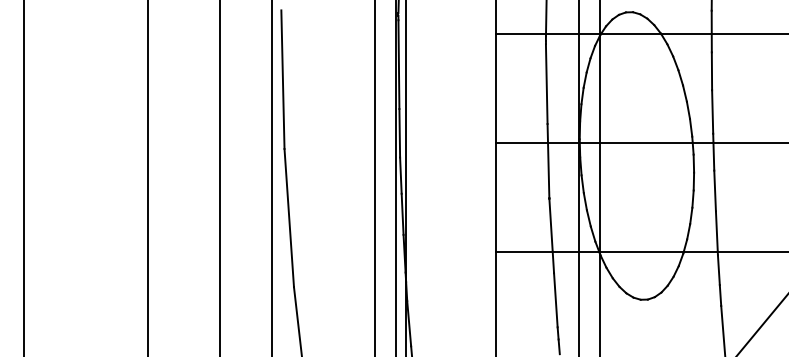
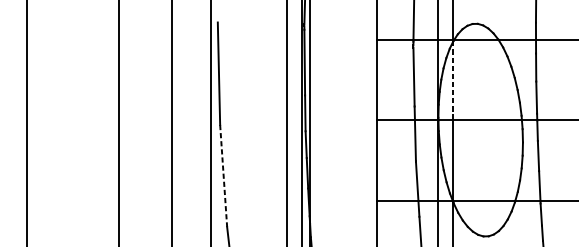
line: (599, 89) -> (453, 80), solid -> dashed
line: (289, 218) -> (223, 176), solid -> dashed

